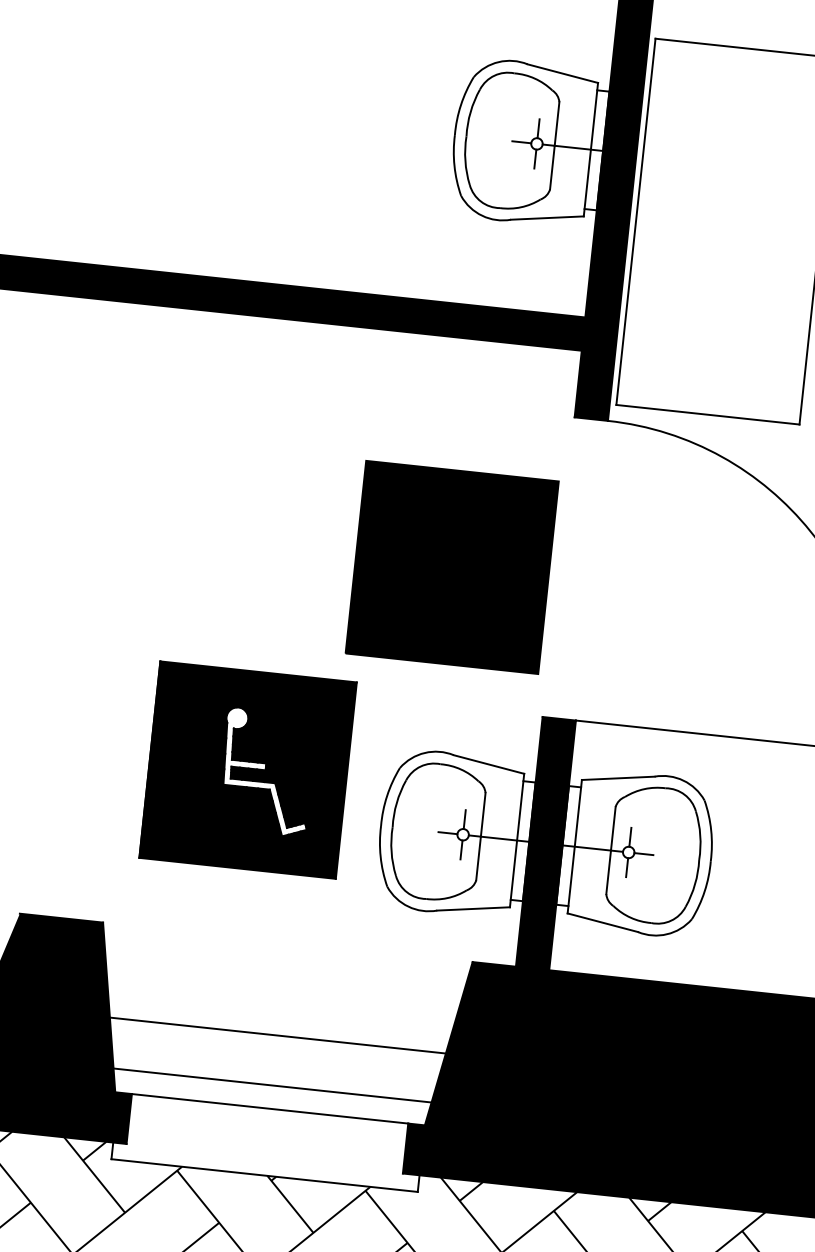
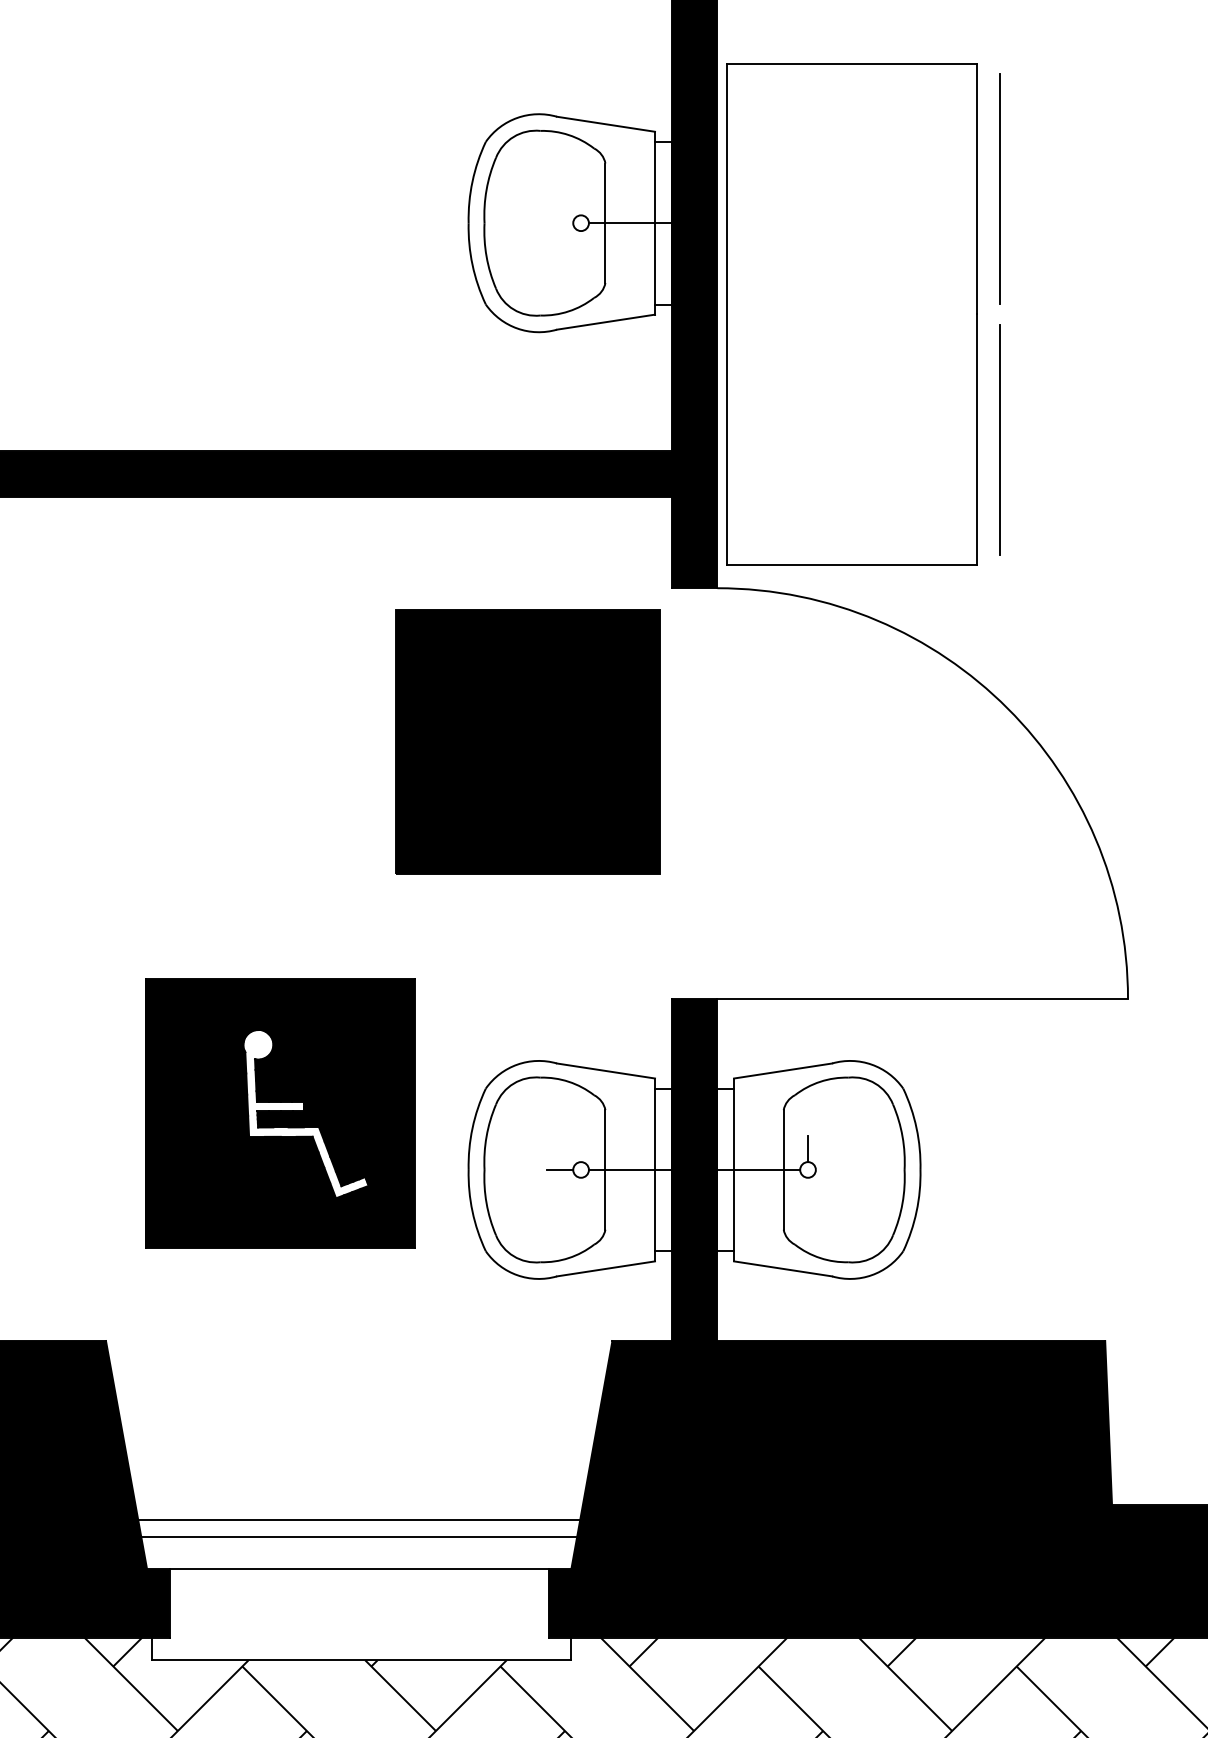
line: (538, 128) -> (581, 202), removed
line: (521, 142) -> (560, 223), removed
line: (535, 158) -> (581, 243), removed
part: (452, 566) -> (527, 741), moved
line: (465, 819) -> (581, 1149), removed
line: (461, 849) -> (581, 1190), removed
line: (643, 853) -> (828, 1169), removed
line: (627, 867) -> (808, 1190), removed
line: (278, 1035) -> (359, 1519), moved

